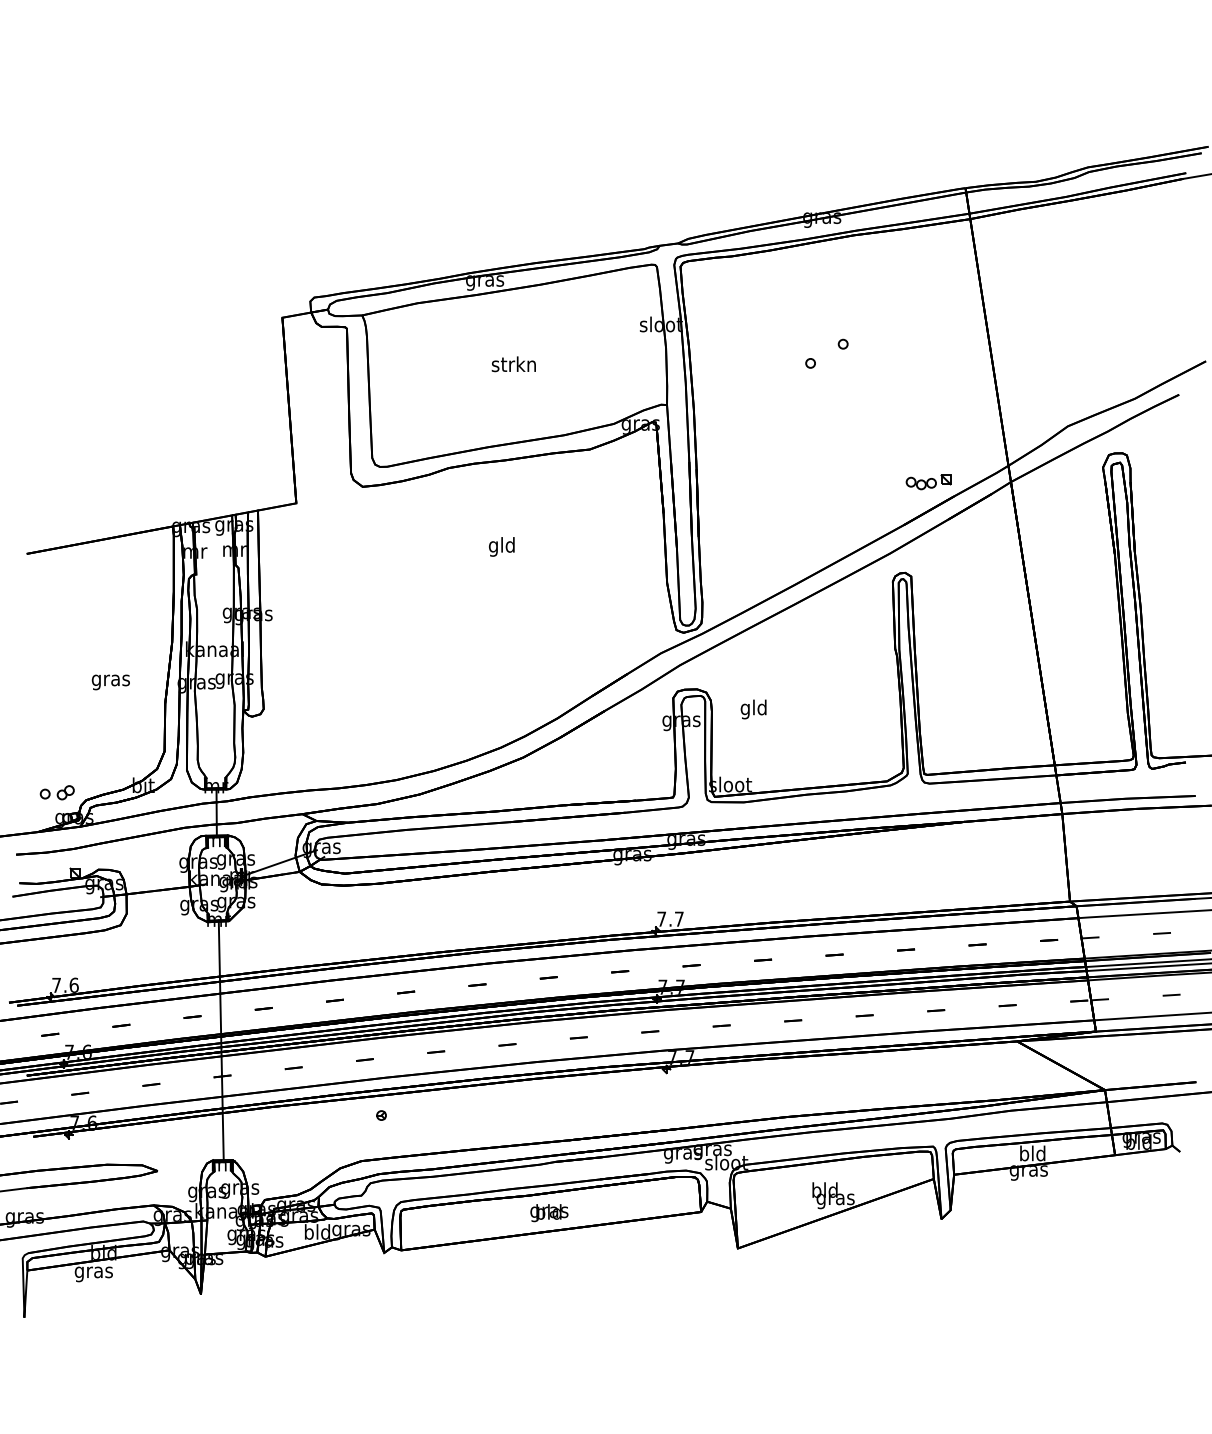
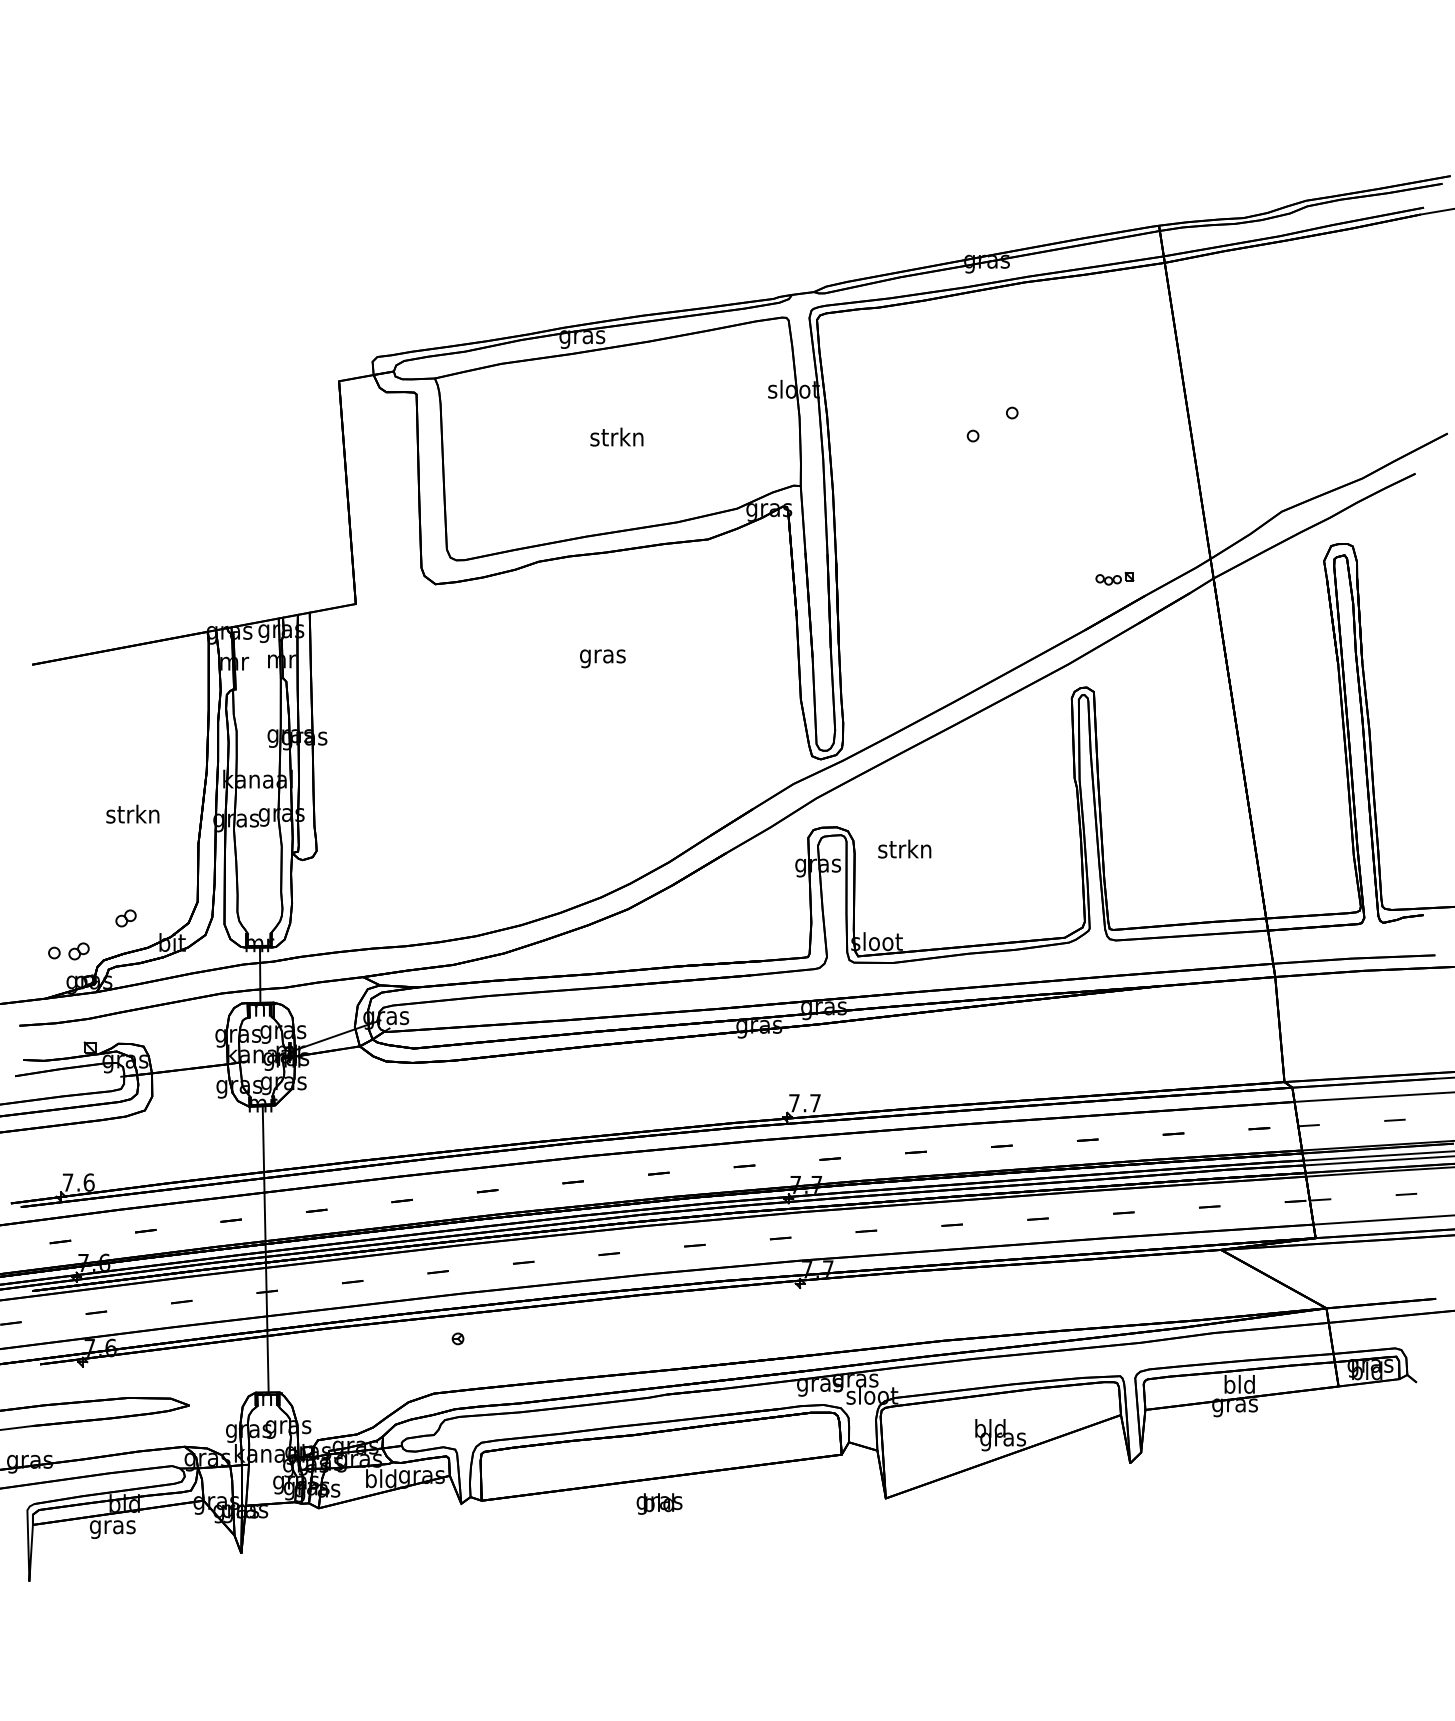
part: (928, 482) -> (1114, 578), size x0.7
text: (501, 547) -> (602, 656), gld -> gras
text: (110, 680) -> (132, 816), gras -> strkn
text: (753, 709) -> (904, 851), gld -> strkn
part: (104, 765) -> (125, 918), added
text: (549, 1212) -> (659, 1503), moved

